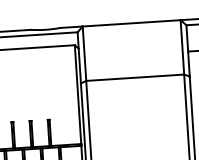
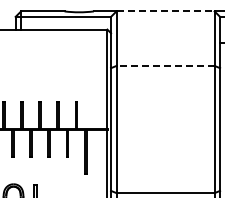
line: (132, 23) -> (166, 11), solid -> dashed
line: (135, 77) -> (165, 65), solid -> dashed

